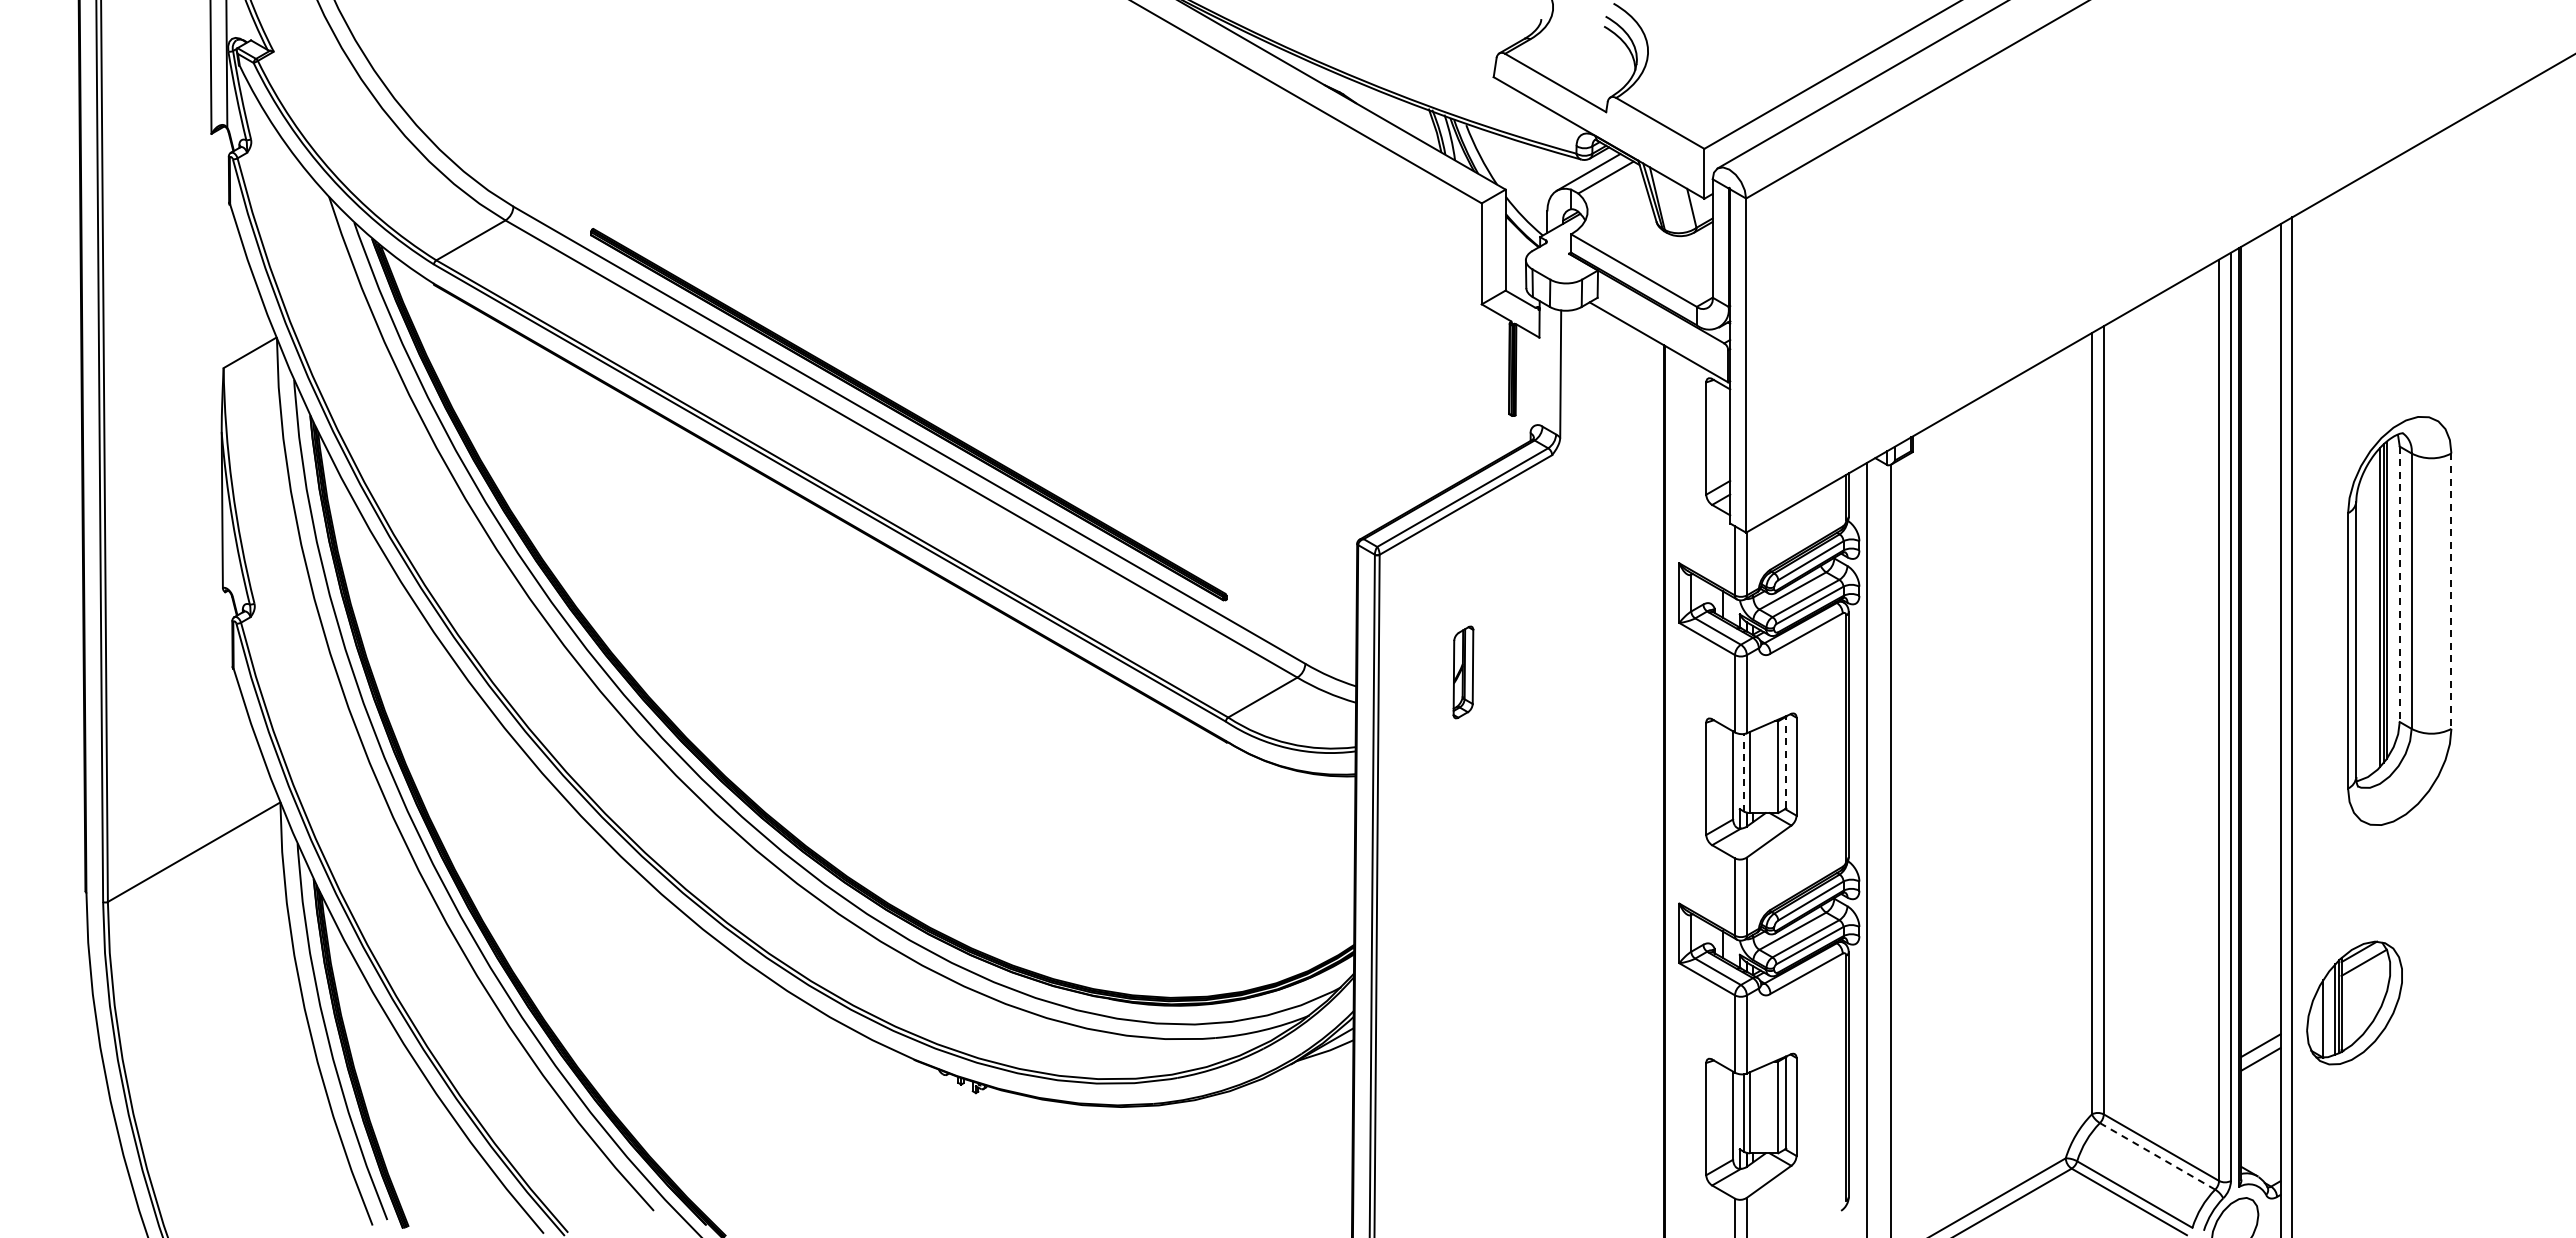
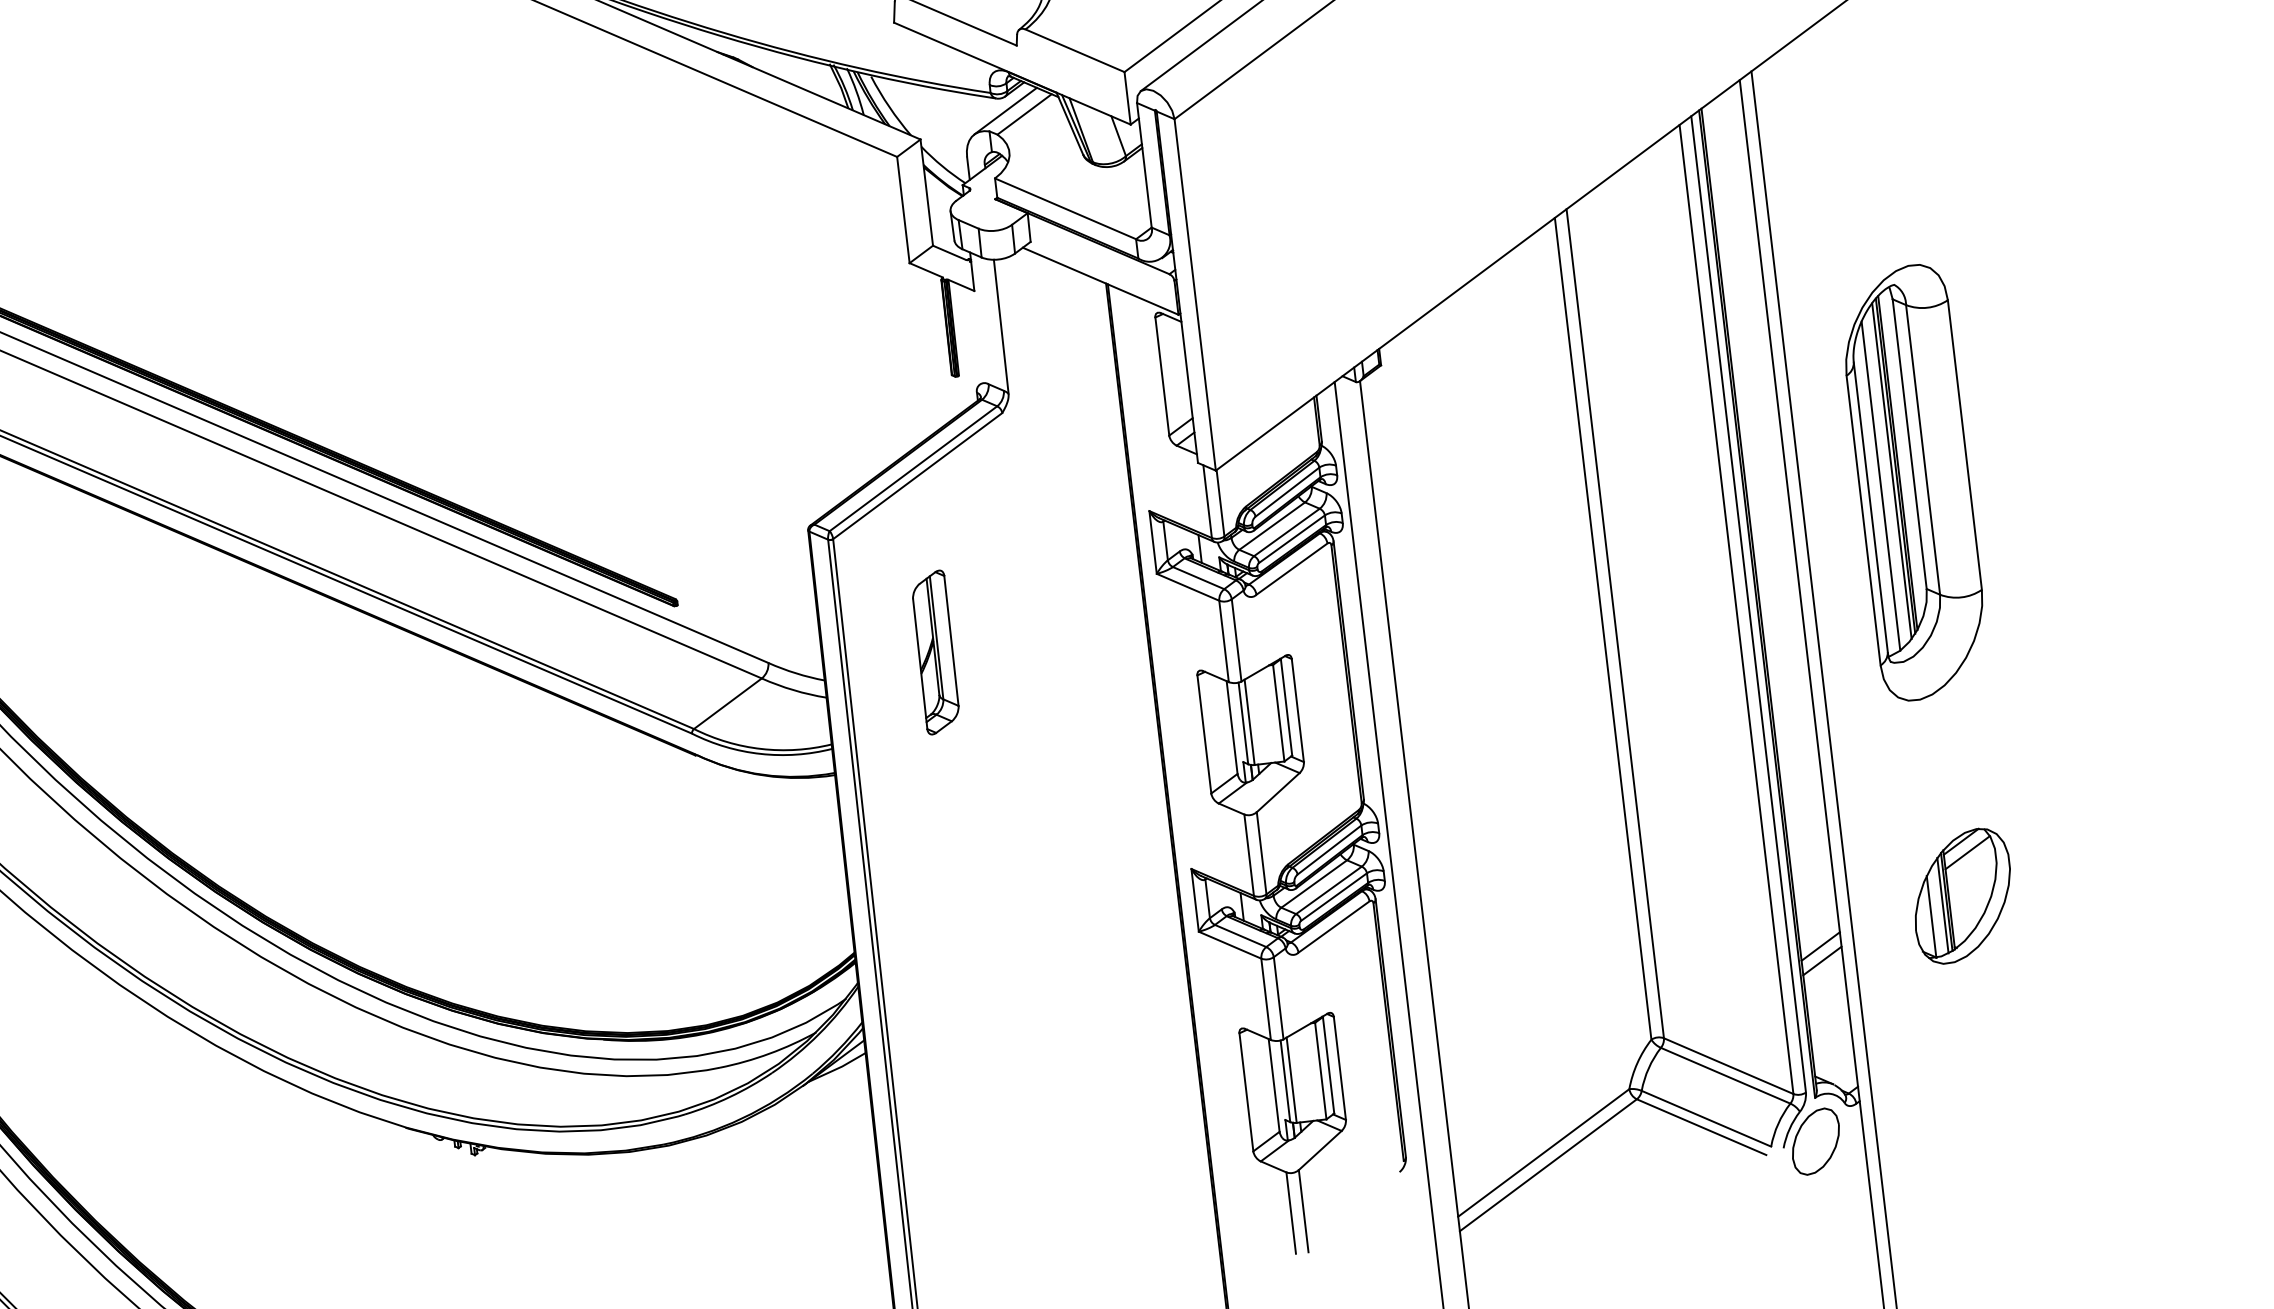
line: (2399, 584) -> (1909, 444), dashed -> solid
line: (2451, 591) -> (1965, 445), dashed -> solid
line: (2368, 620) -> (1881, 486), added
part: (1463, 672) -> (935, 652), size x1.67
line: (1786, 762) -> (1286, 707), dashed -> solid
line: (1744, 772) -> (1243, 723), dashed -> solid
part: (2354, 1002) -> (1962, 895), moved
line: (2157, 1156) -> (1725, 1075), dashed -> solid

